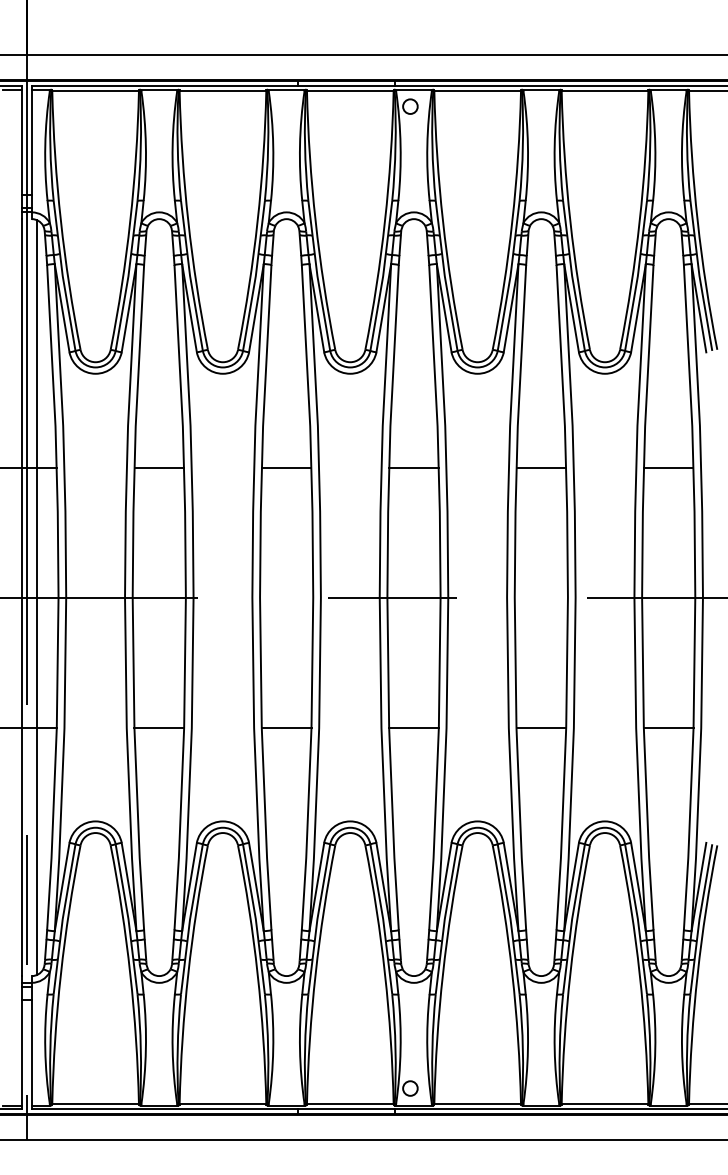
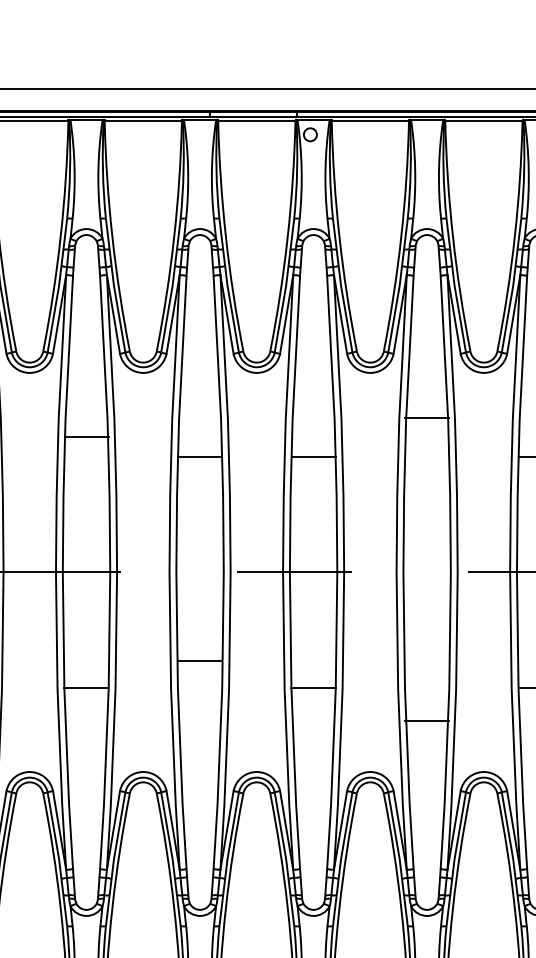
line: (158, 467) -> (85, 436), moved
line: (541, 467) -> (427, 418), moved
line: (286, 727) -> (199, 660), moved
line: (541, 727) -> (427, 720), moved

